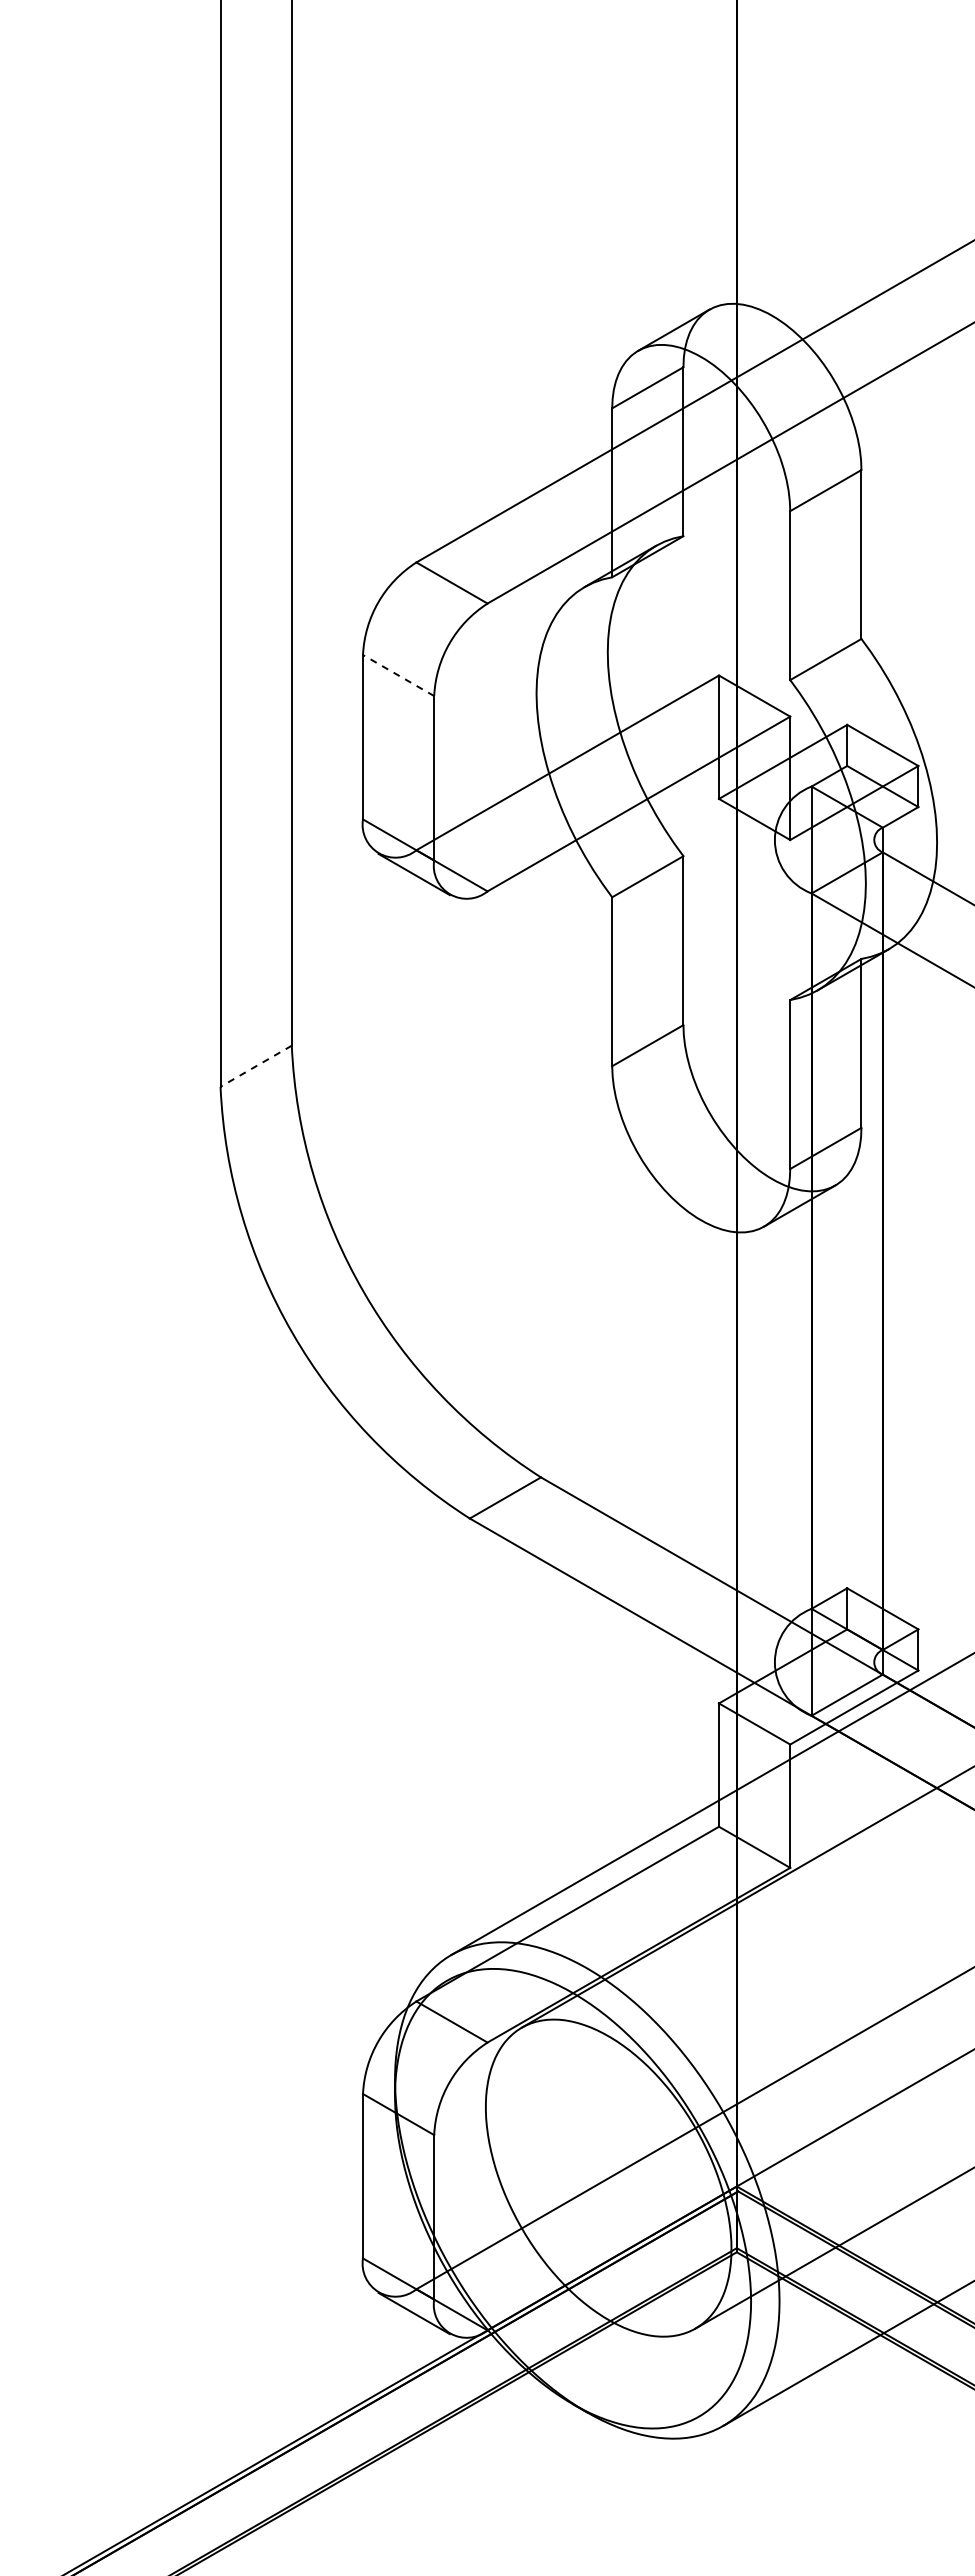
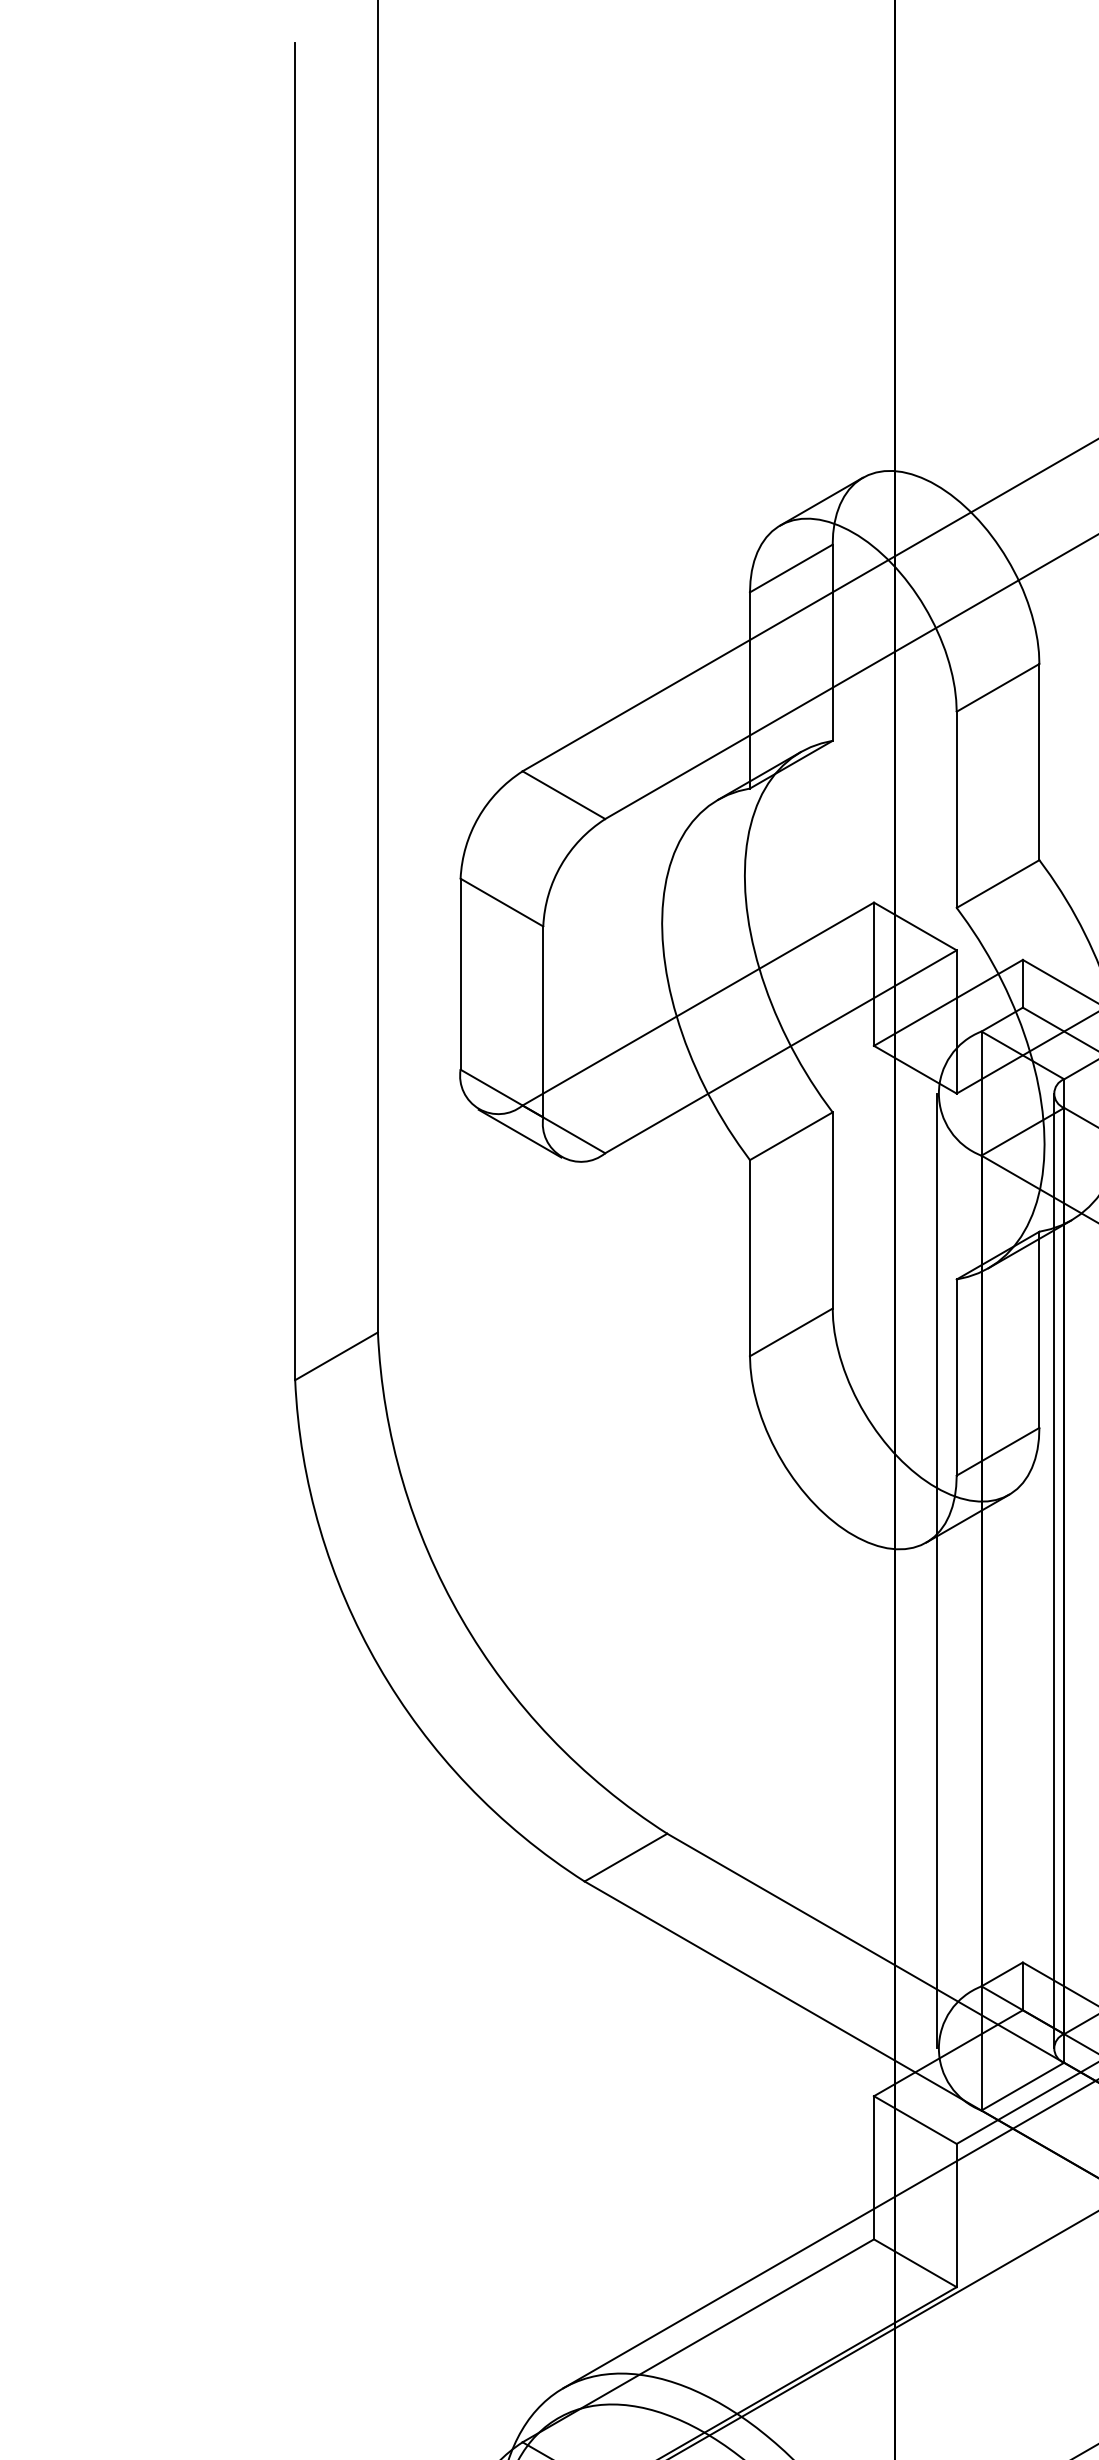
line: (398, 675) -> (501, 902), dashed -> solid
line: (255, 1066) -> (335, 1356), dashed -> solid
line: (773, 1251) -> (937, 1571), added
line: (873, 1251) -> (1053, 1571), added

